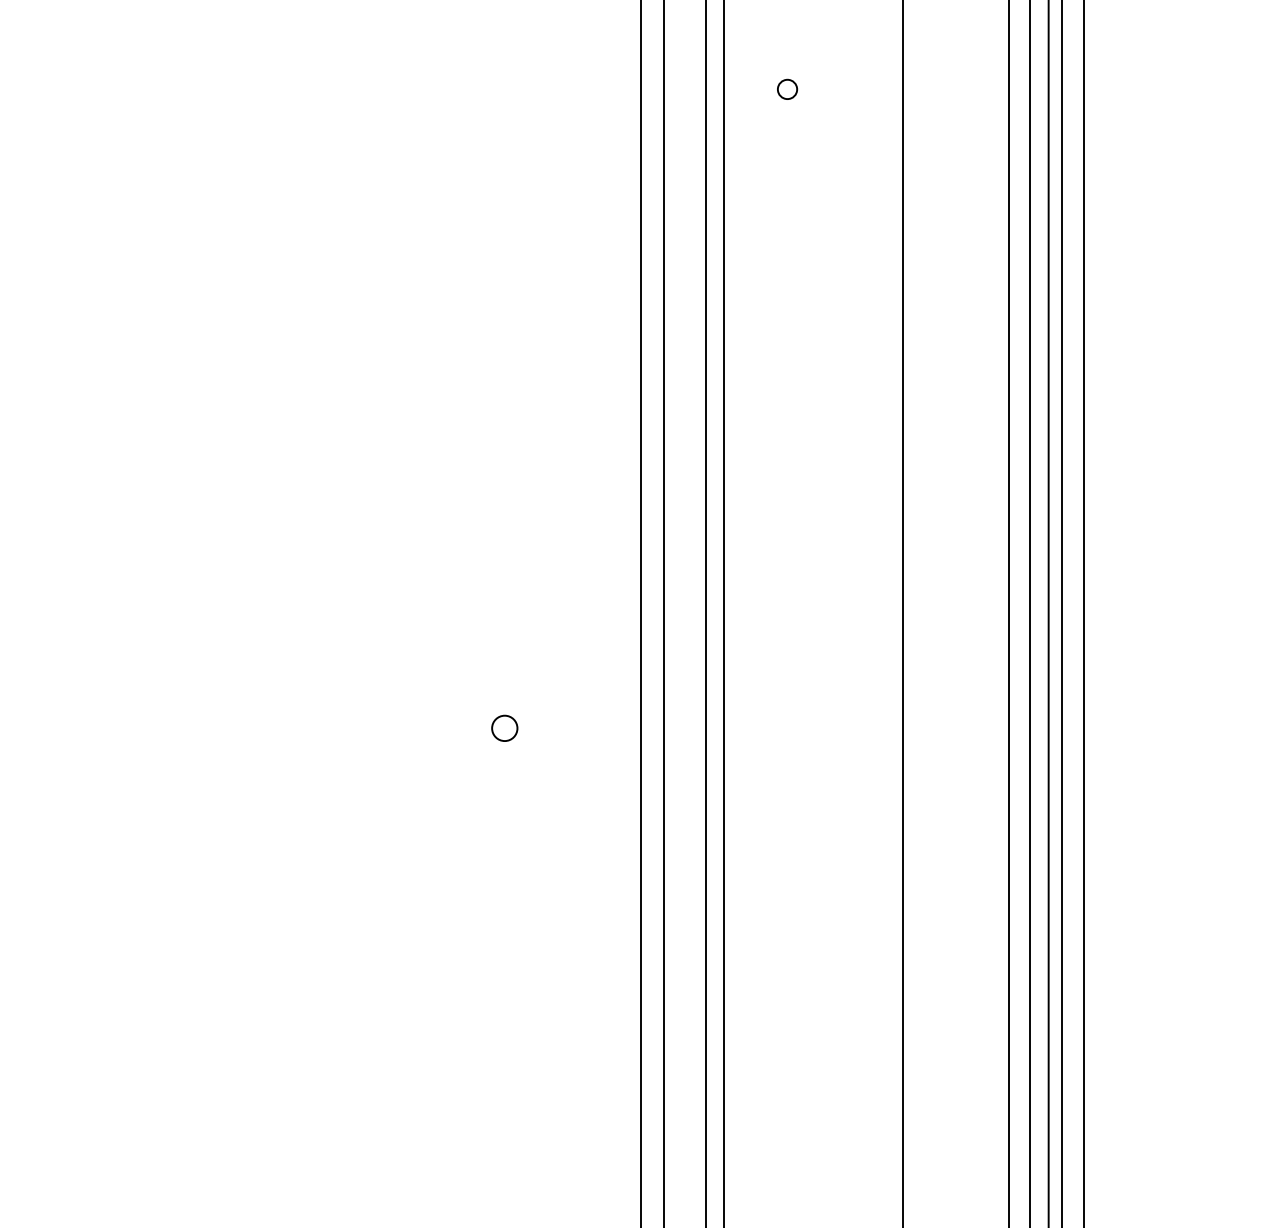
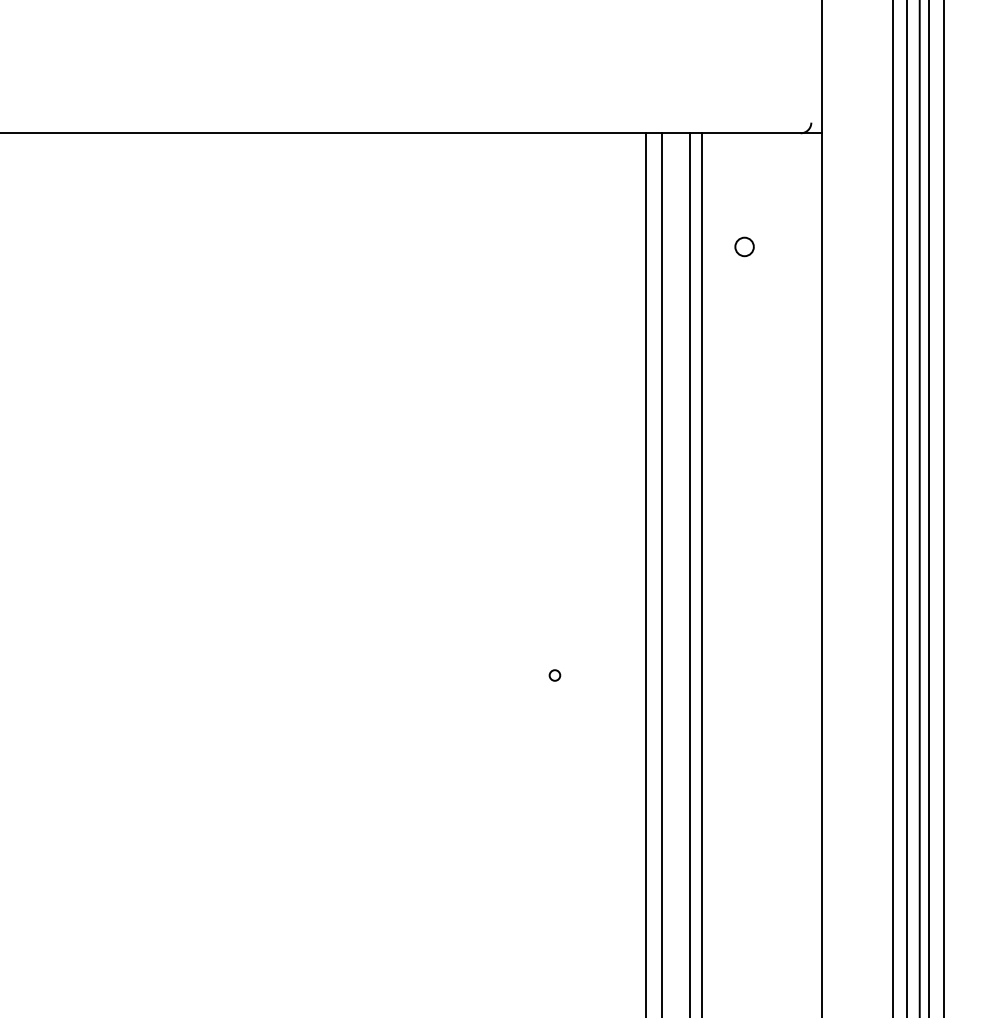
circle: (787, 88) -> (744, 246), size x1.43
circle: (504, 728) -> (554, 675), size x0.62

